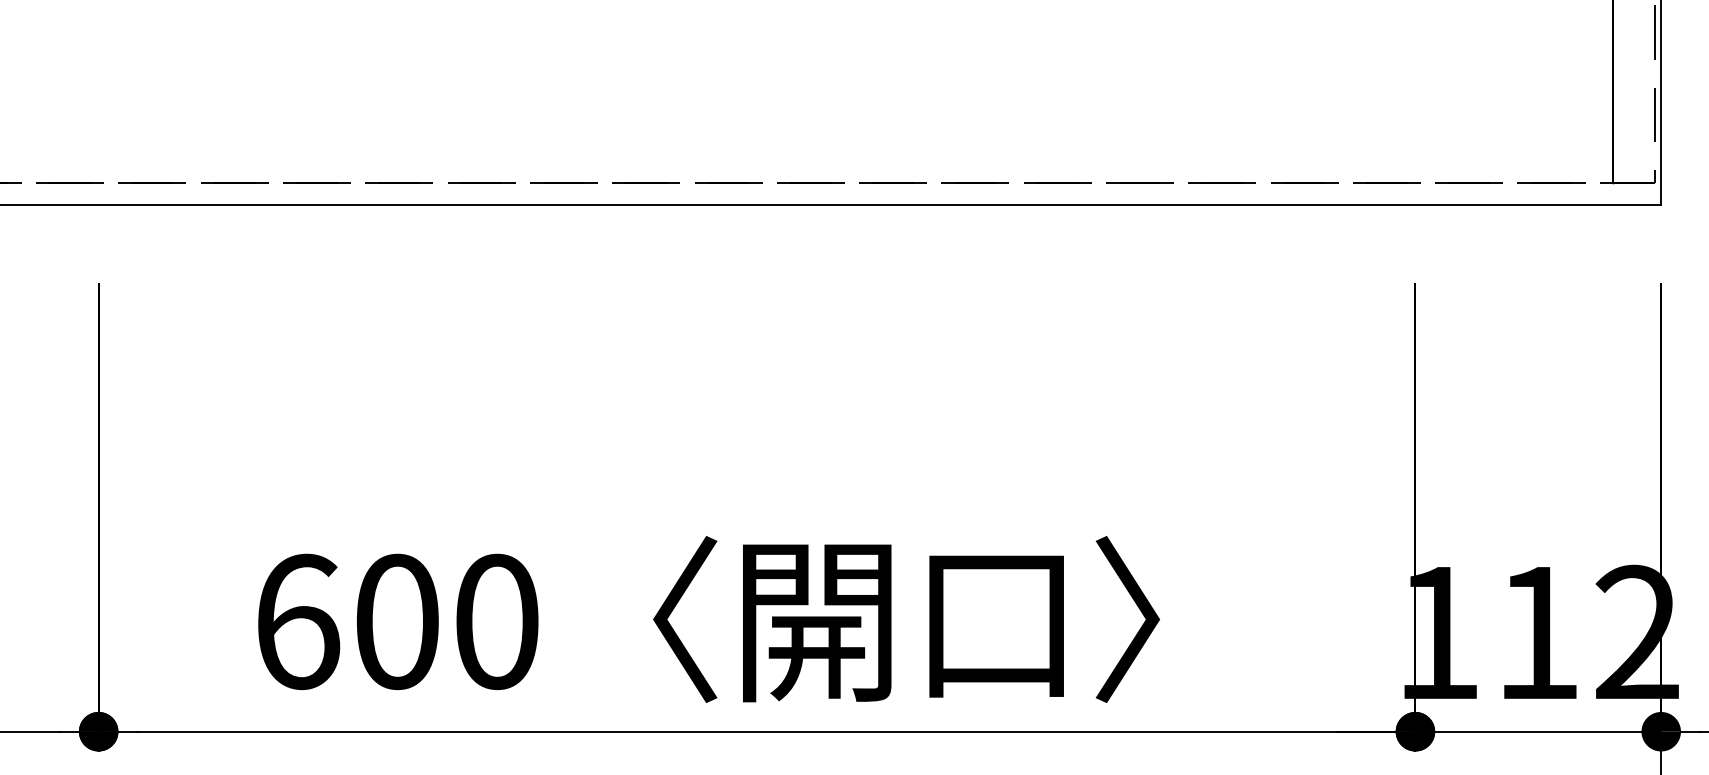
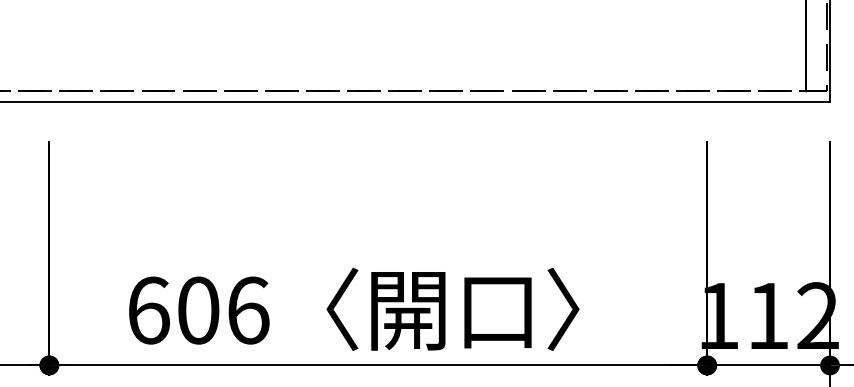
text: (497, 621) -> (248, 310), 600 -> 606

